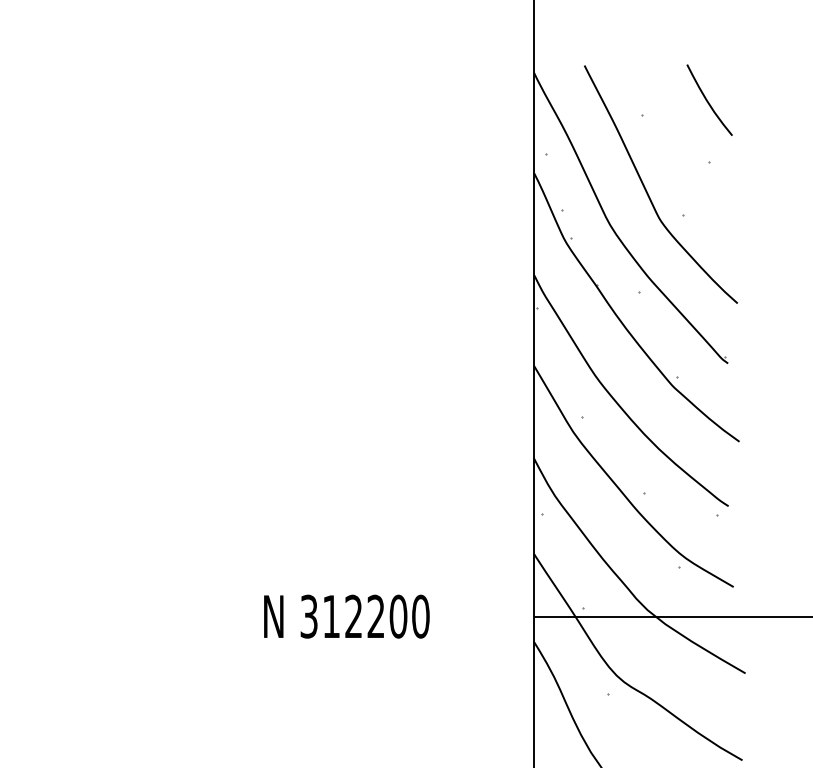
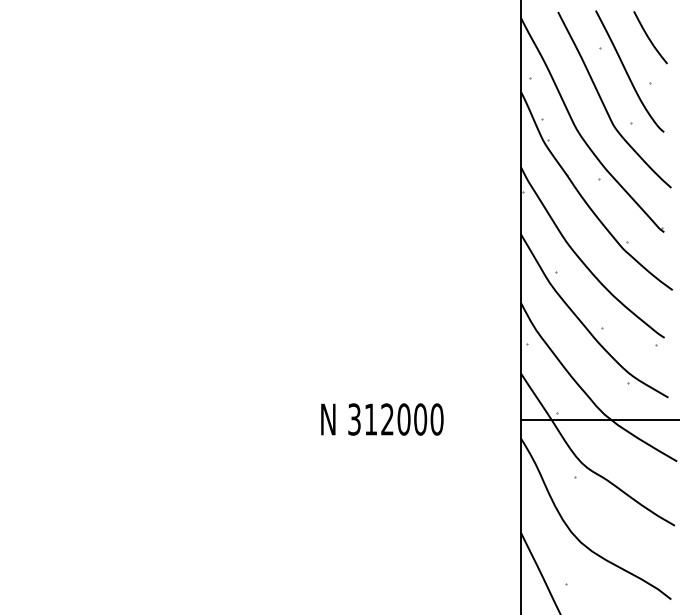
curve: (678, 145) -> (627, 71), added
text: (375, 616) -> (403, 419), 312200 -> 312000

